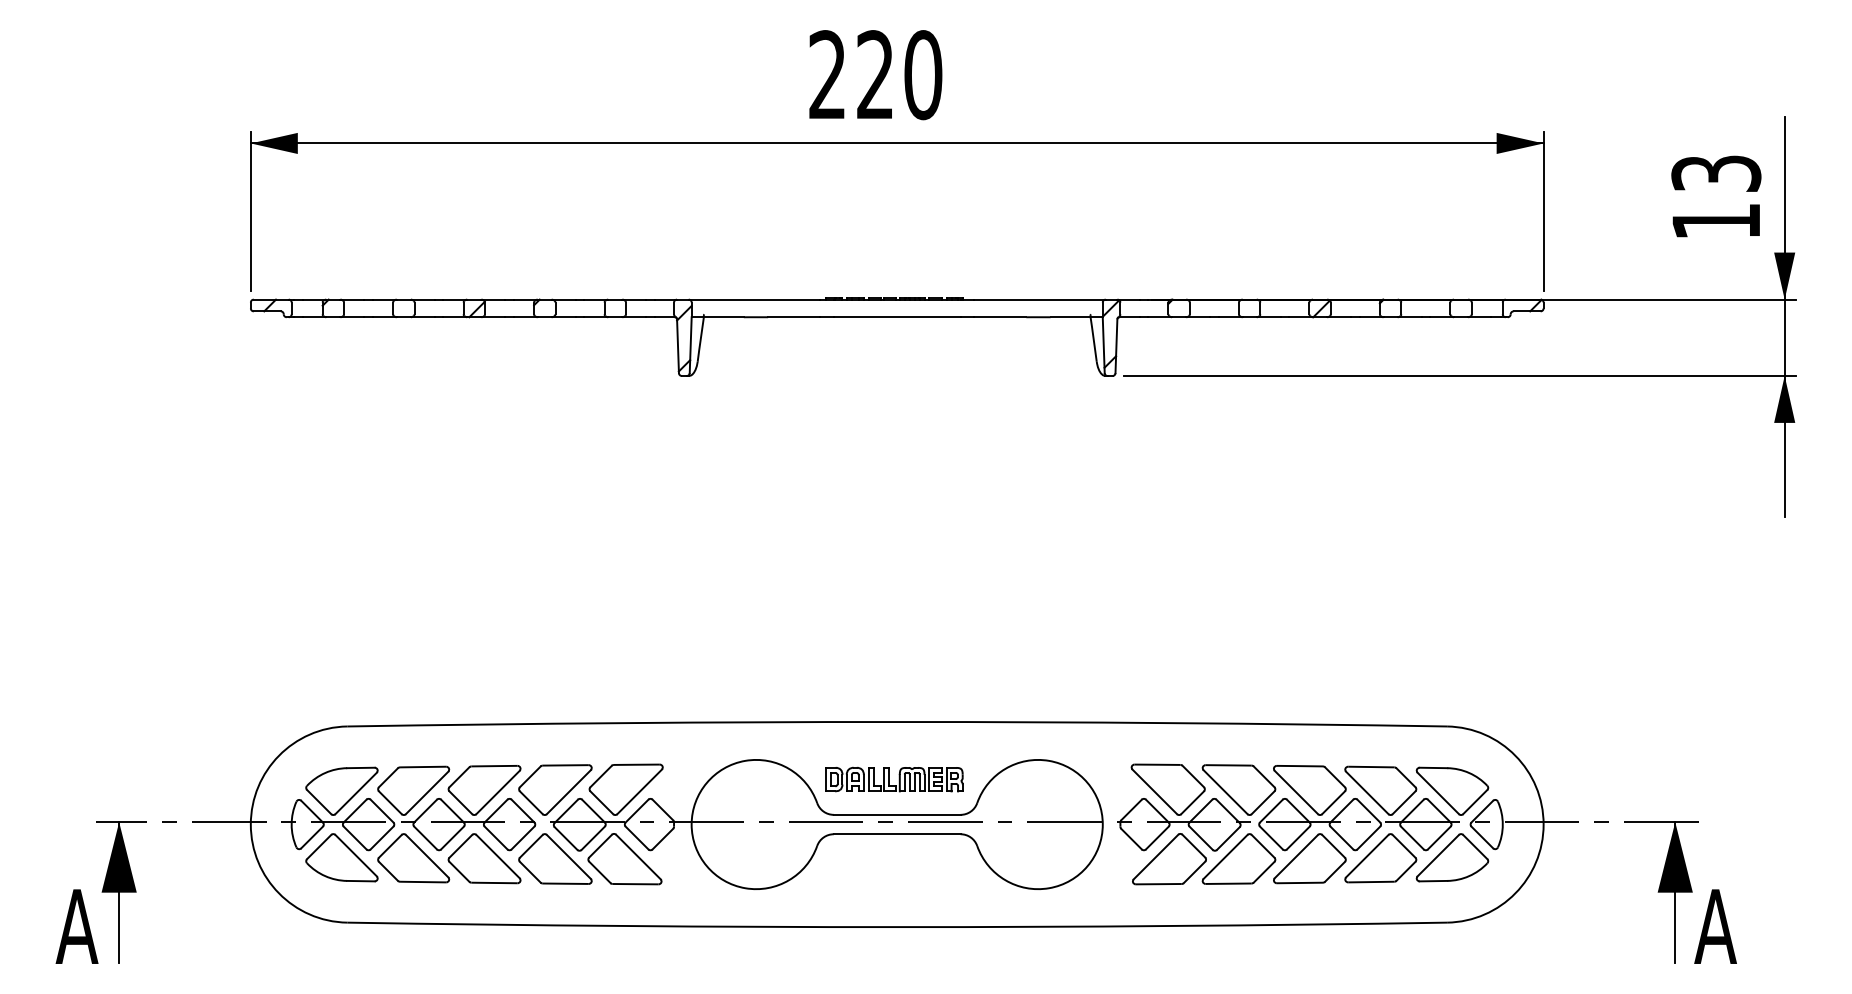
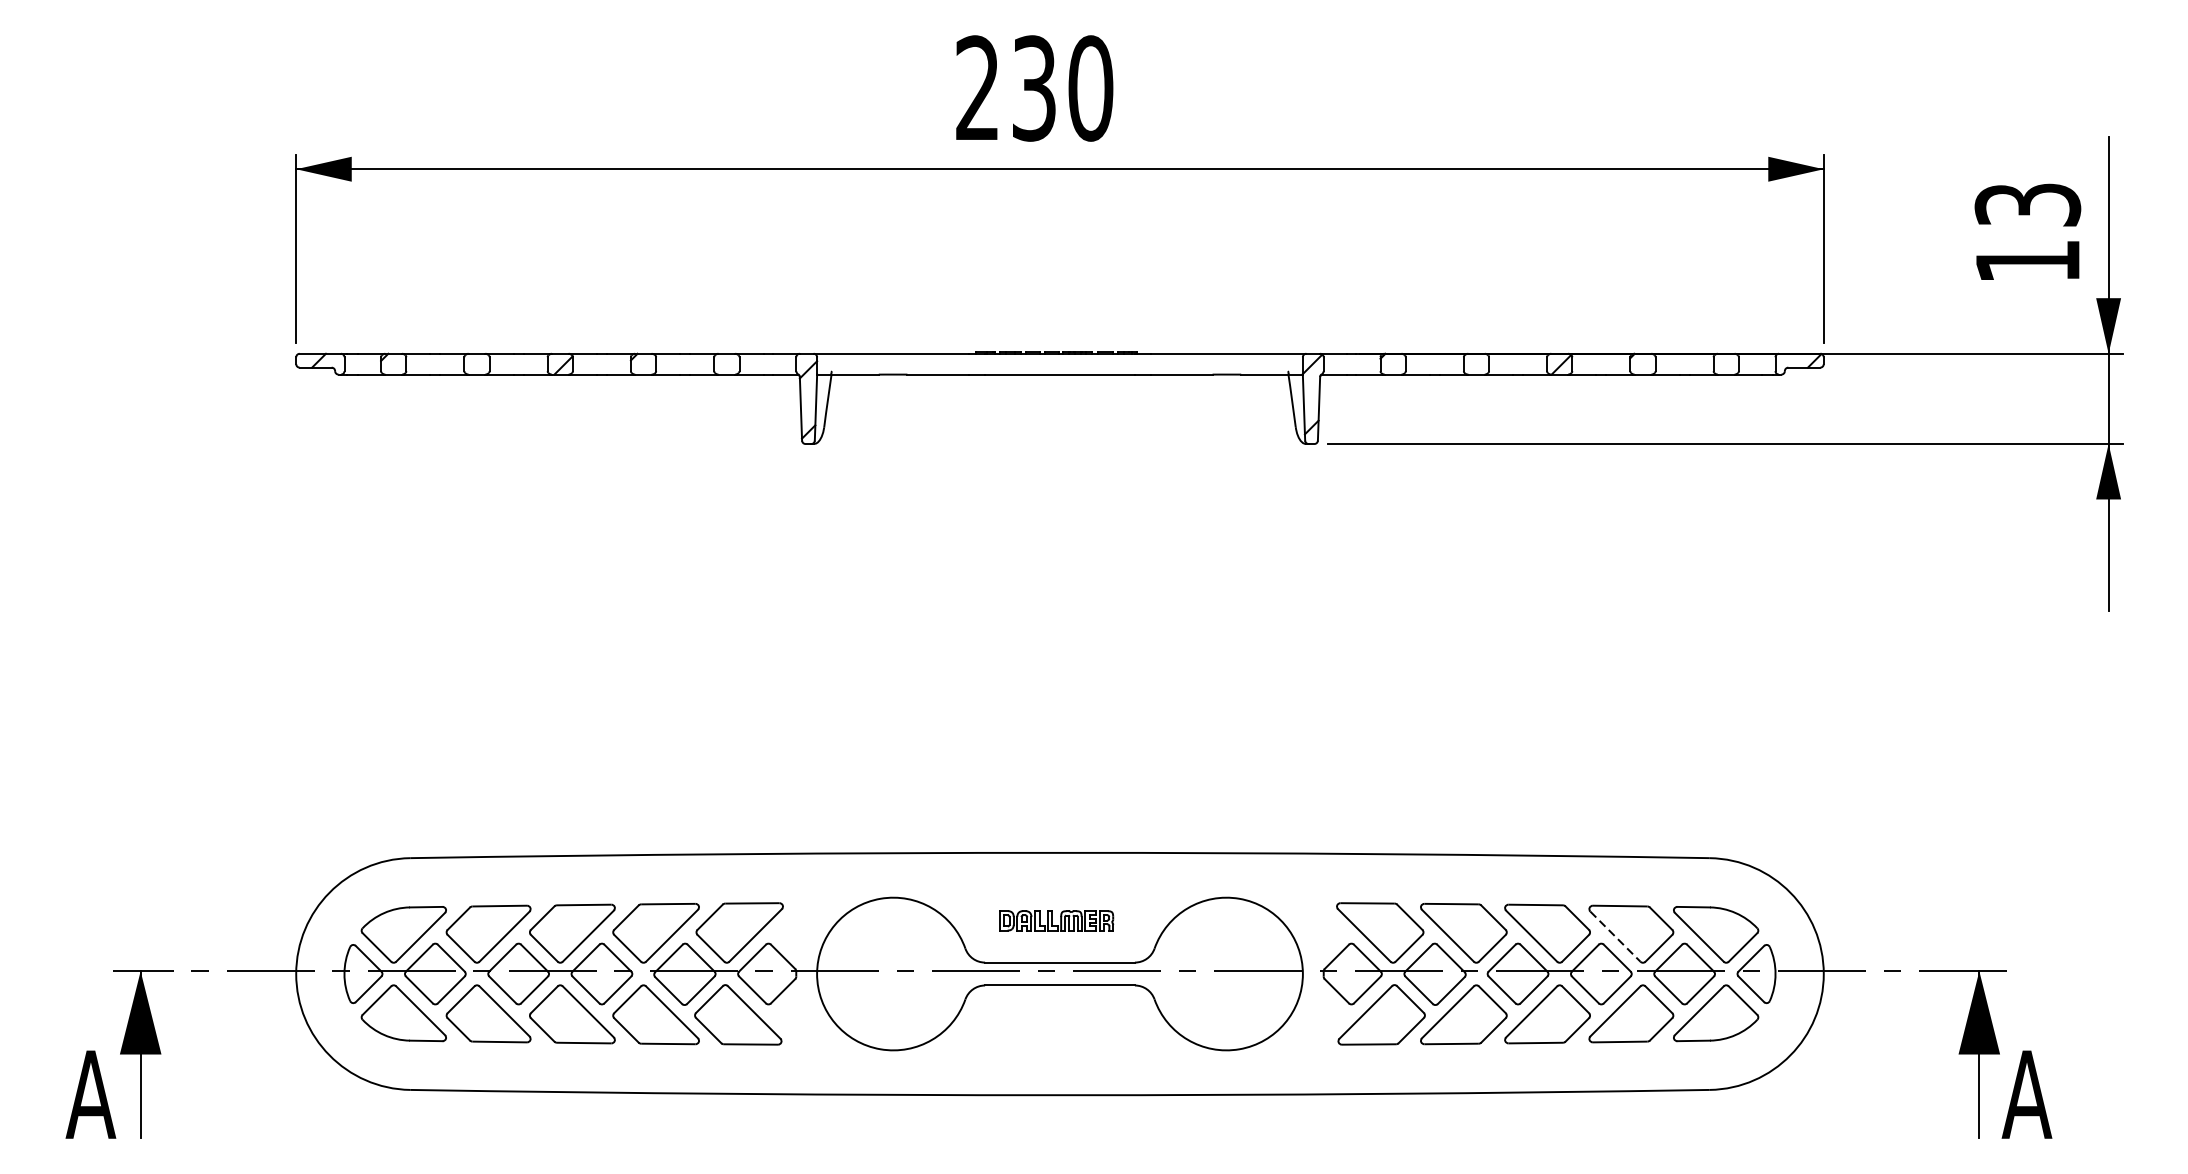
text: (875, 75) -> (1034, 88), 220 -> 230
part: (894, 779) -> (1056, 920), size x0.7
line: (1367, 793) -> (1615, 937), solid -> dashed

